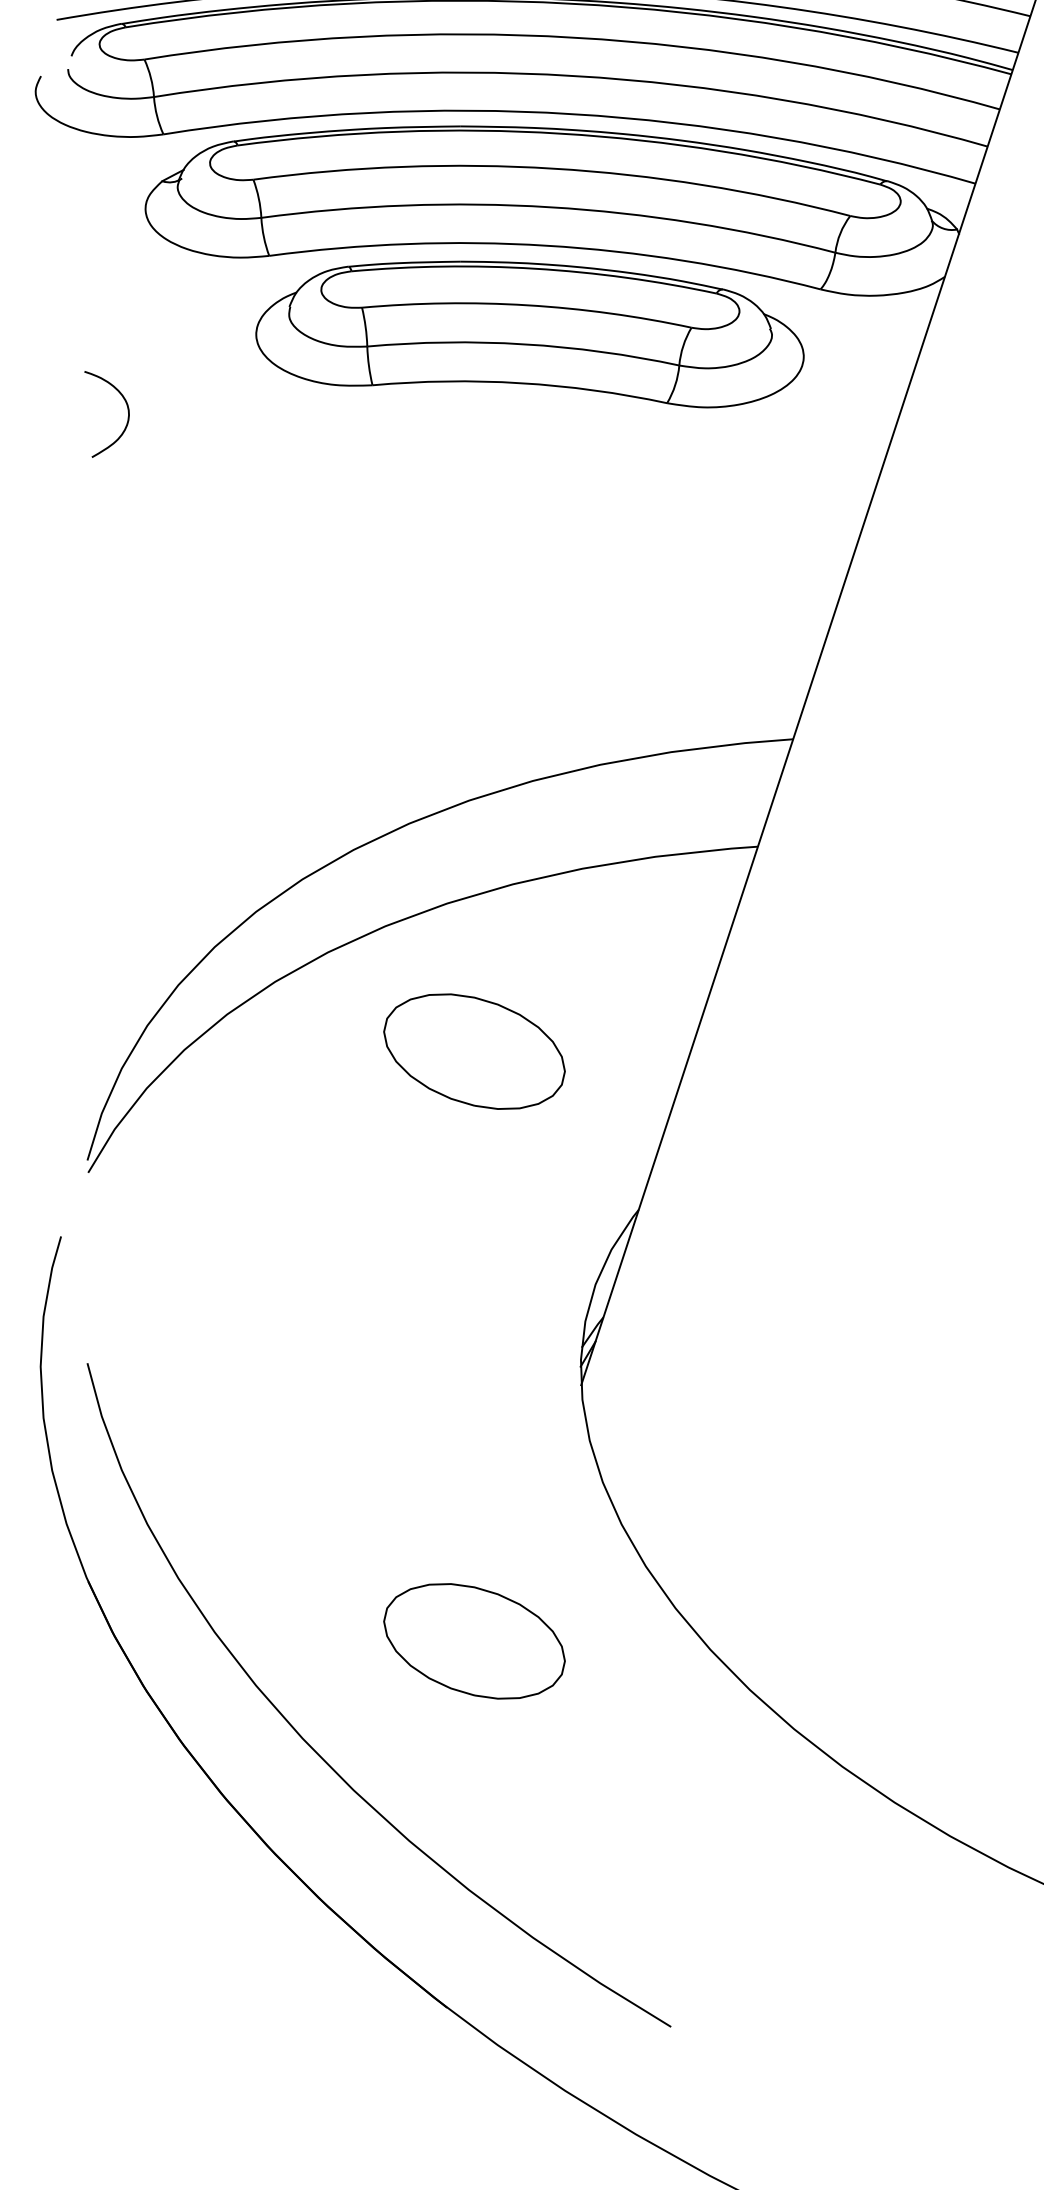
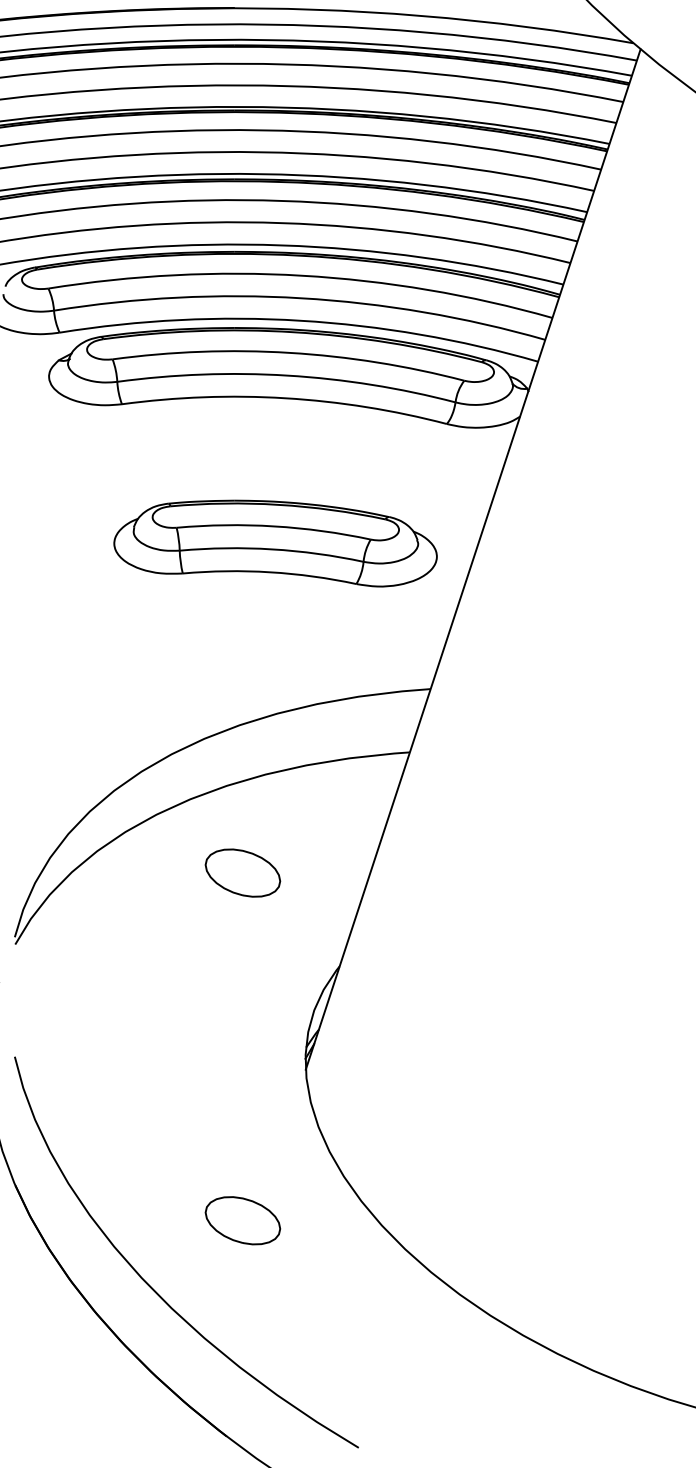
part: (529, 334) -> (275, 543), moved
curve: (125, 407) -> (37, 493), removed
part: (473, 1050) -> (242, 872), size x0.7
part: (473, 1641) -> (242, 1220), size x0.7

